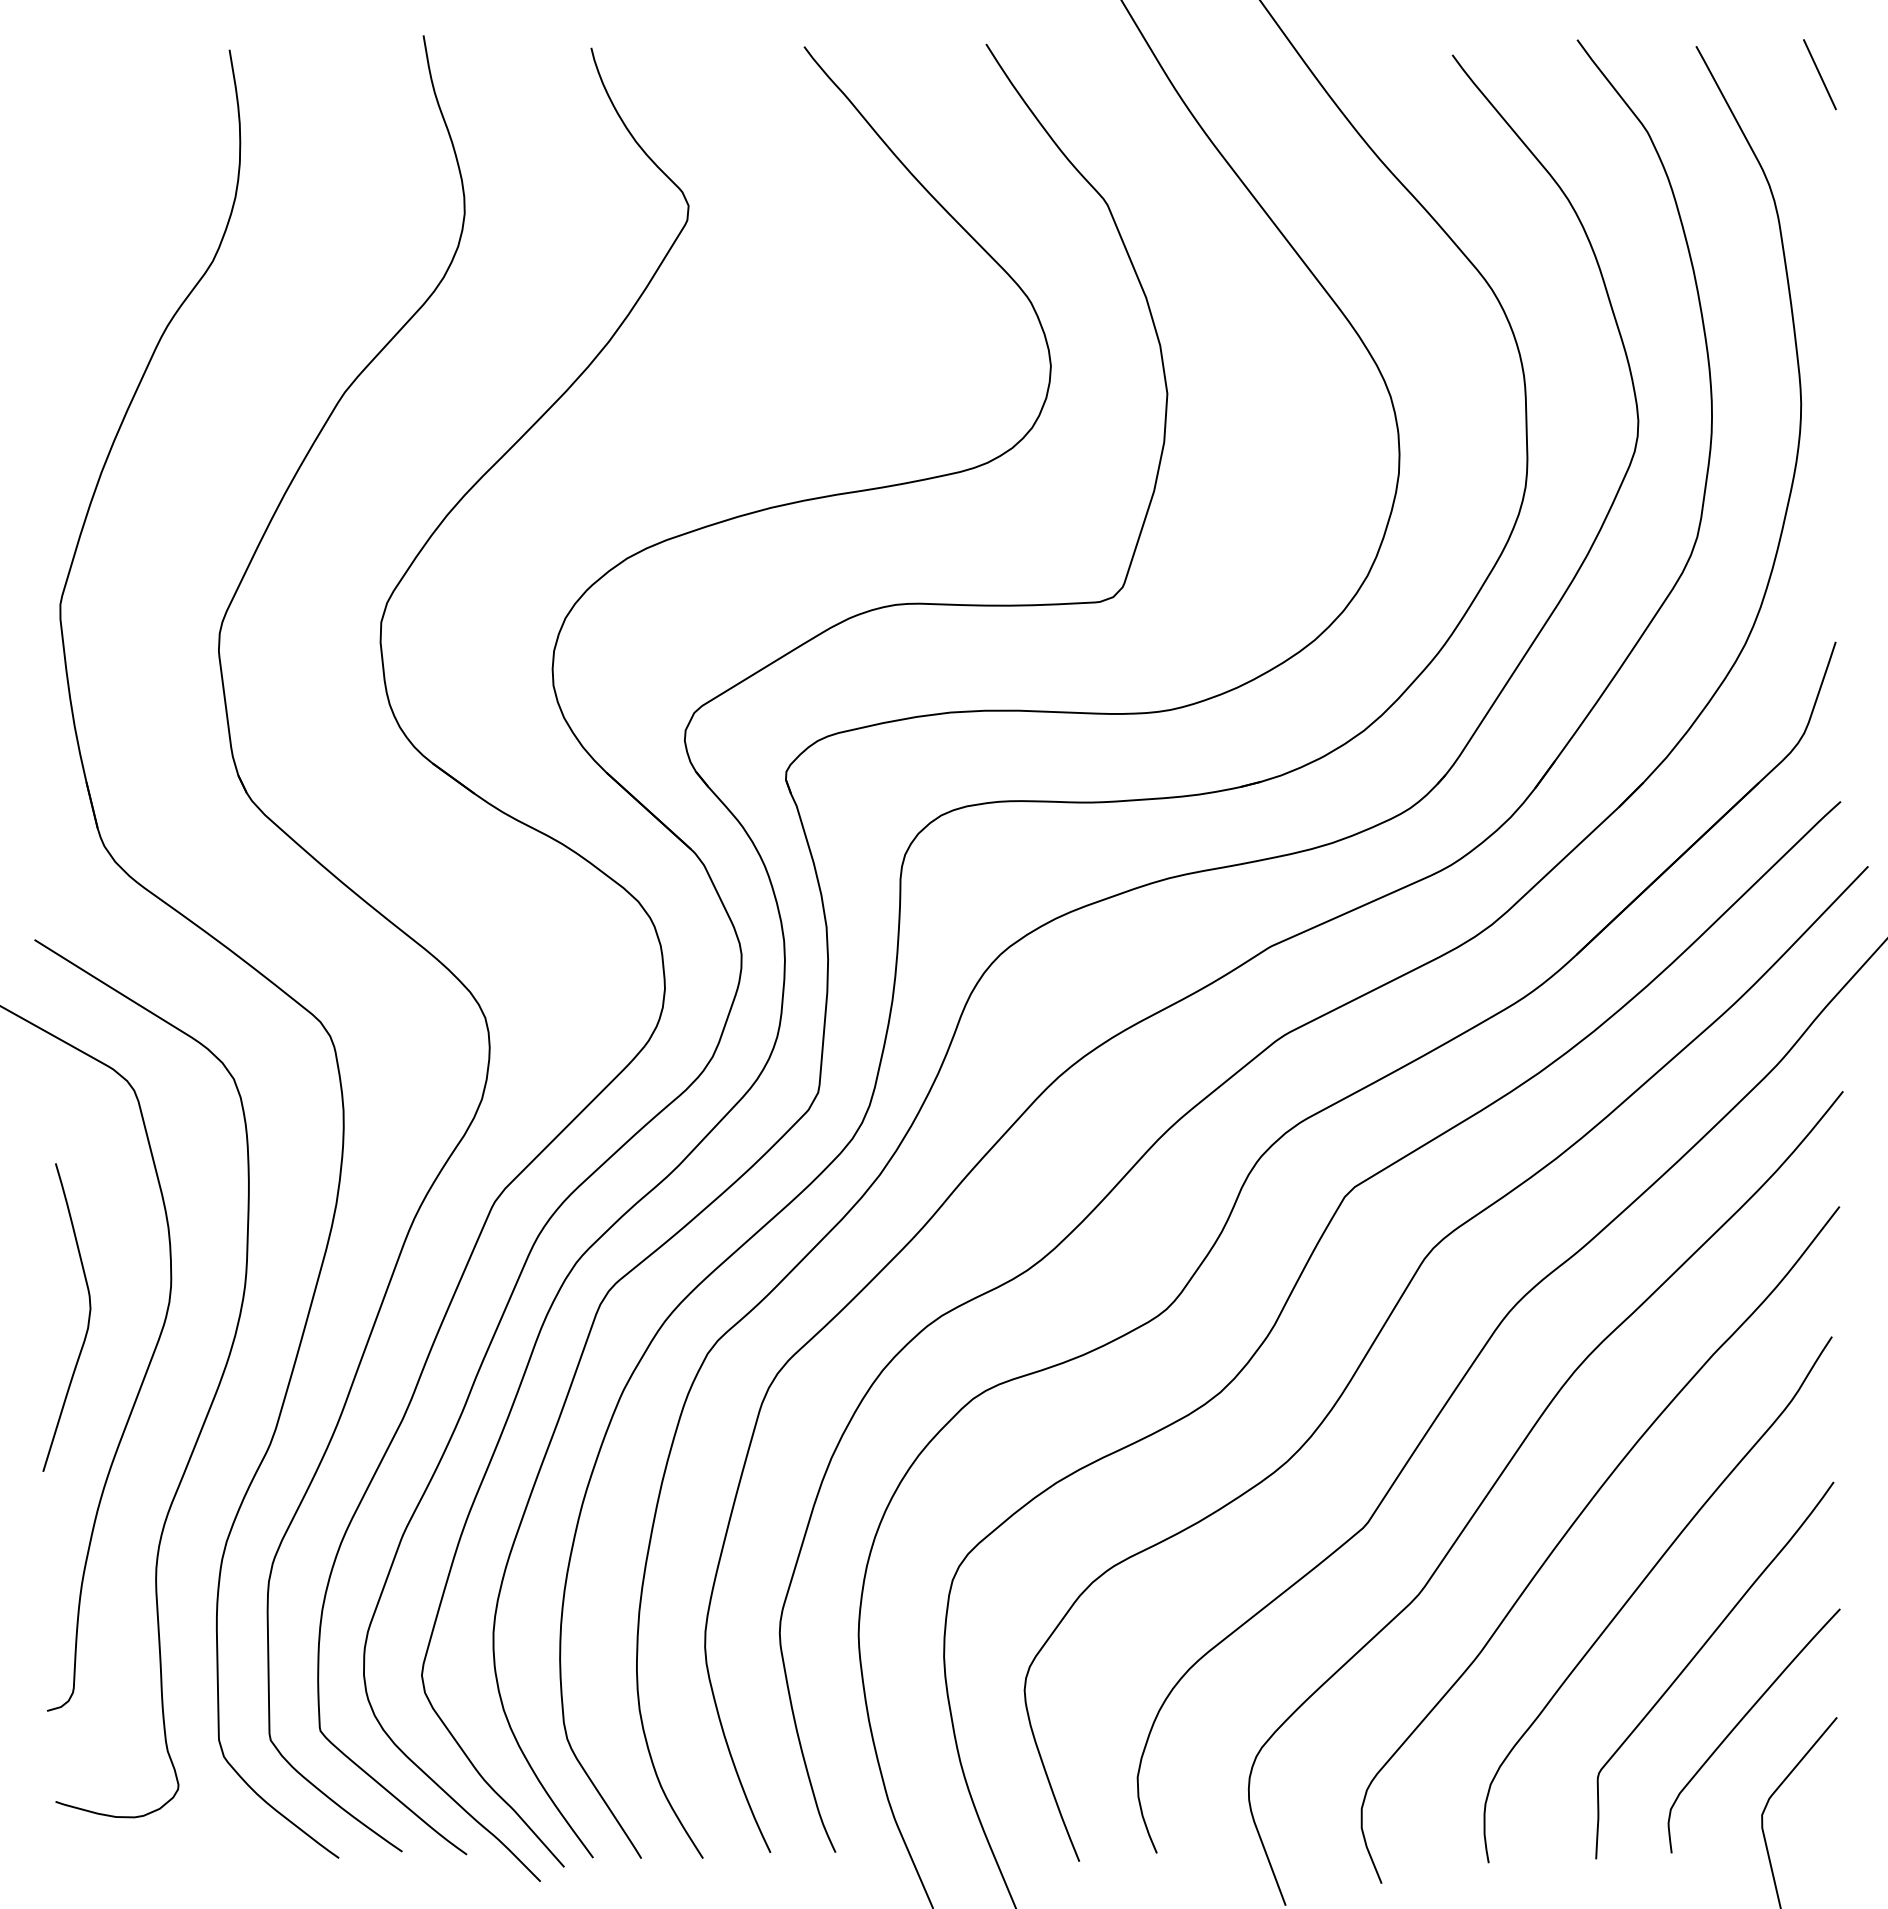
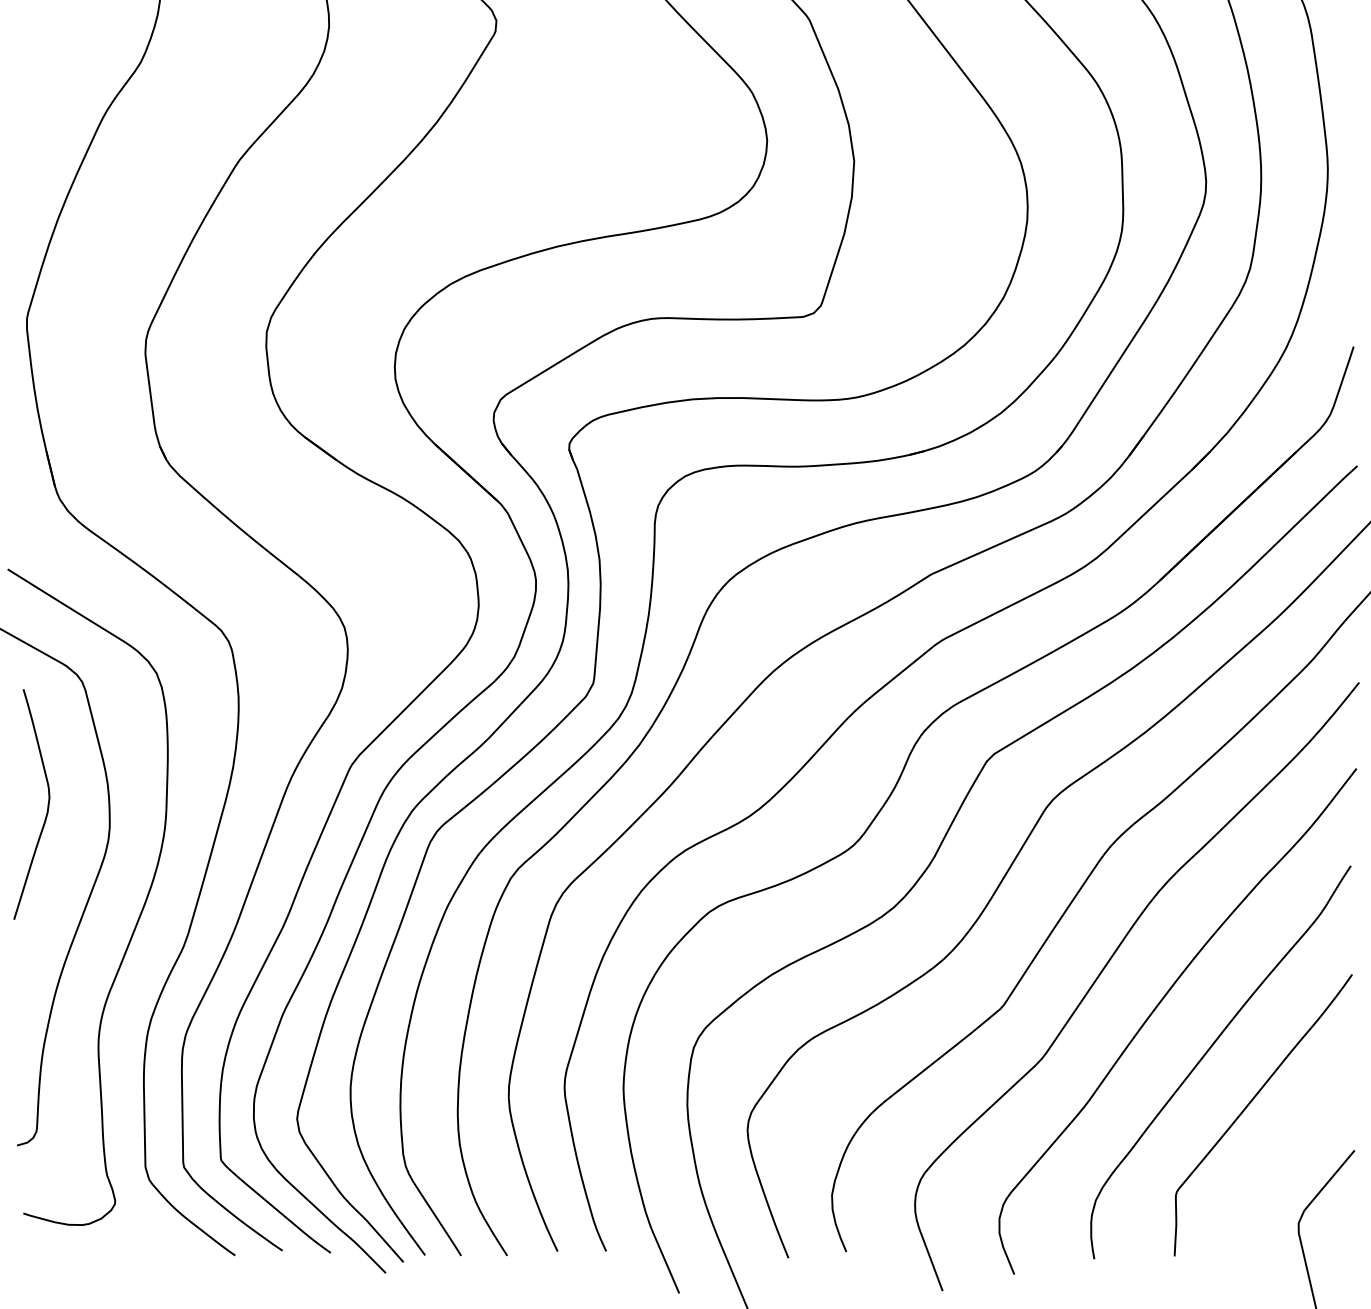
curve: (87, 1322) -> (47, 808), moved
curve: (1743, 1719) -> (1284, 1151), removed

